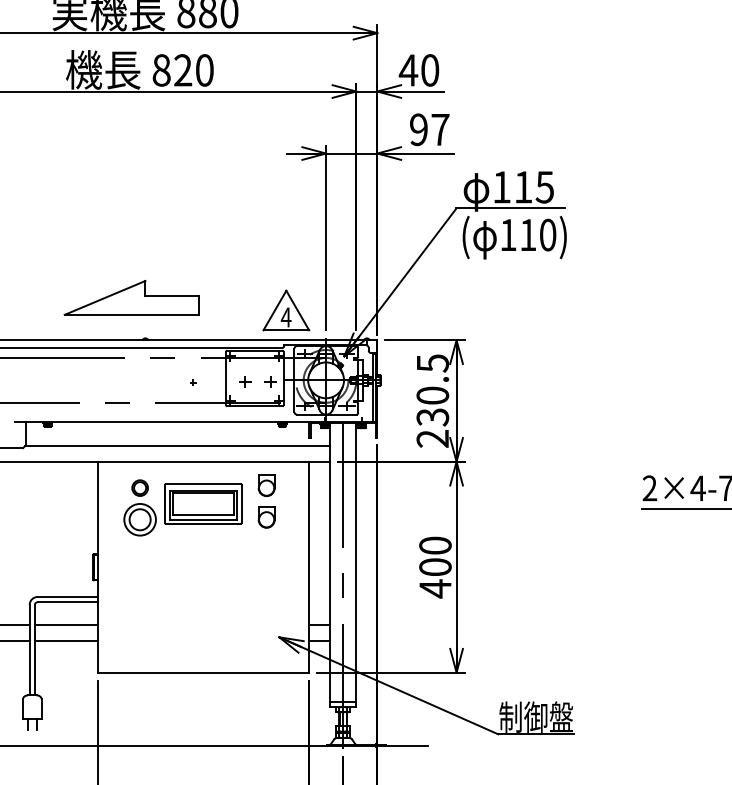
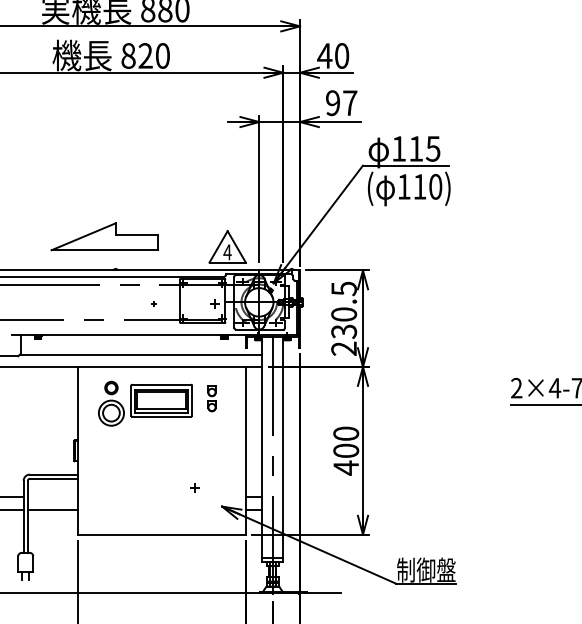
part: (244, 381) -> (194, 487), moved
part: (265, 501) -> (211, 398), size x0.6
line: (65, 625) -> (52, 497), removed

